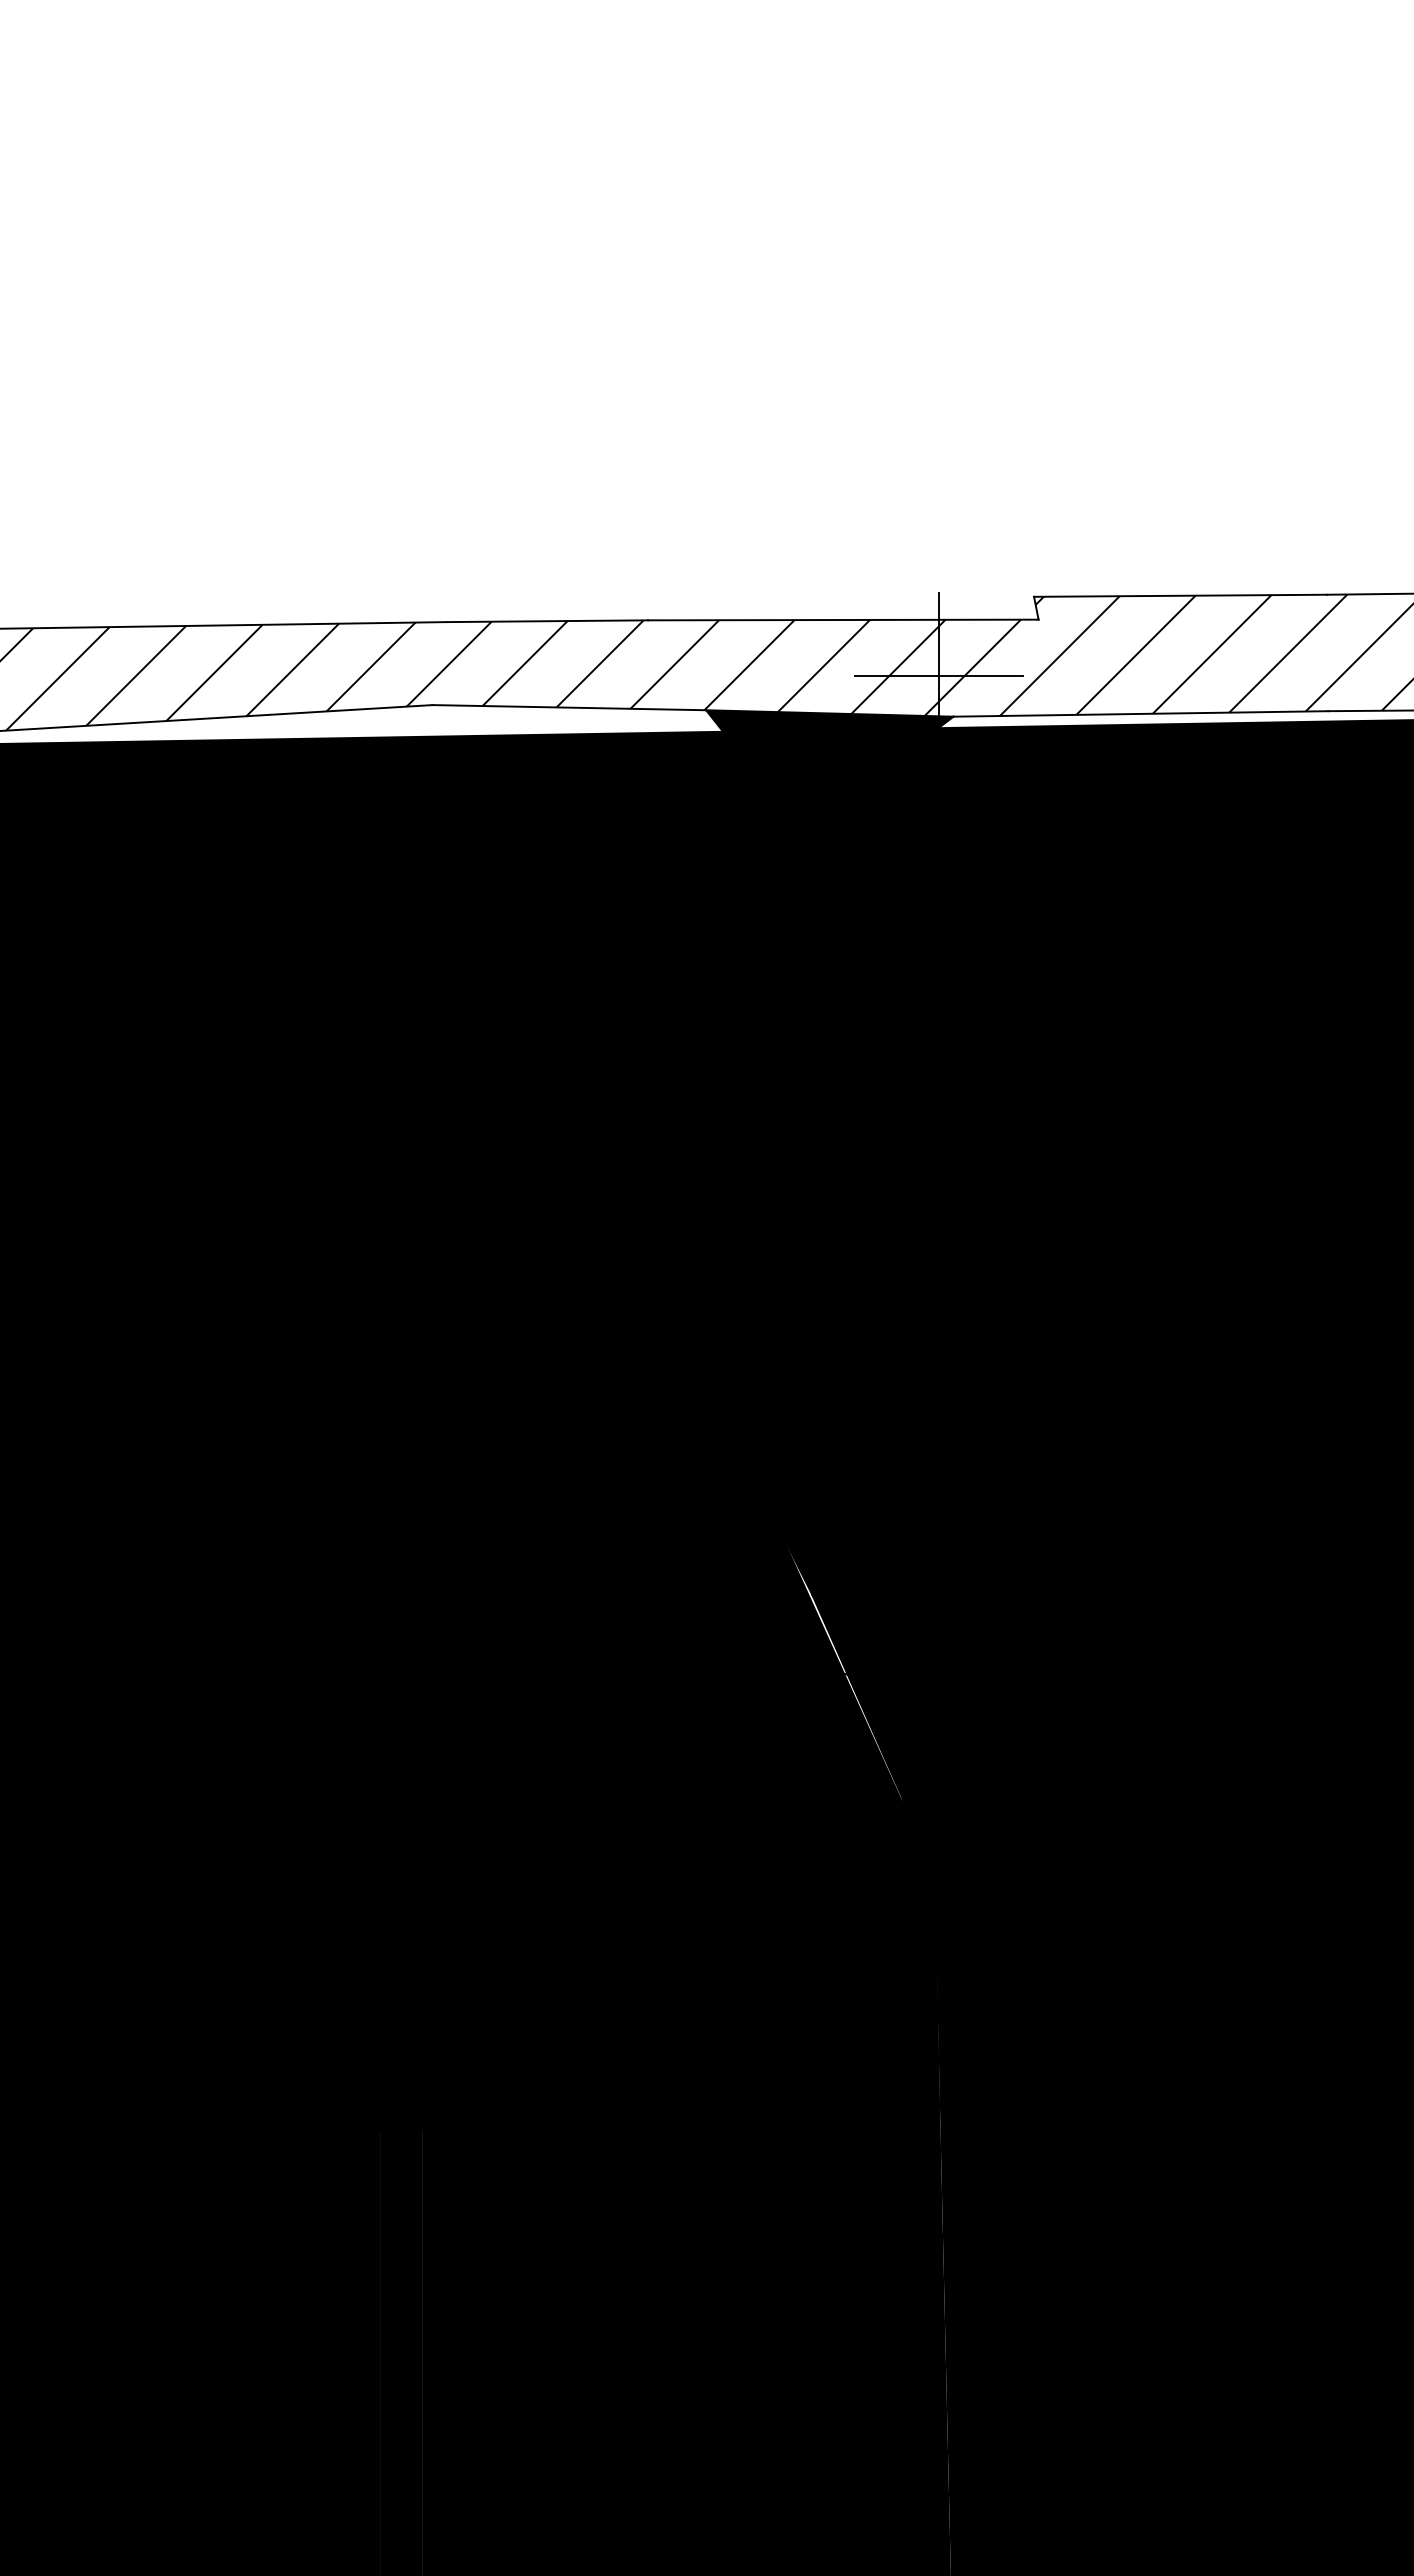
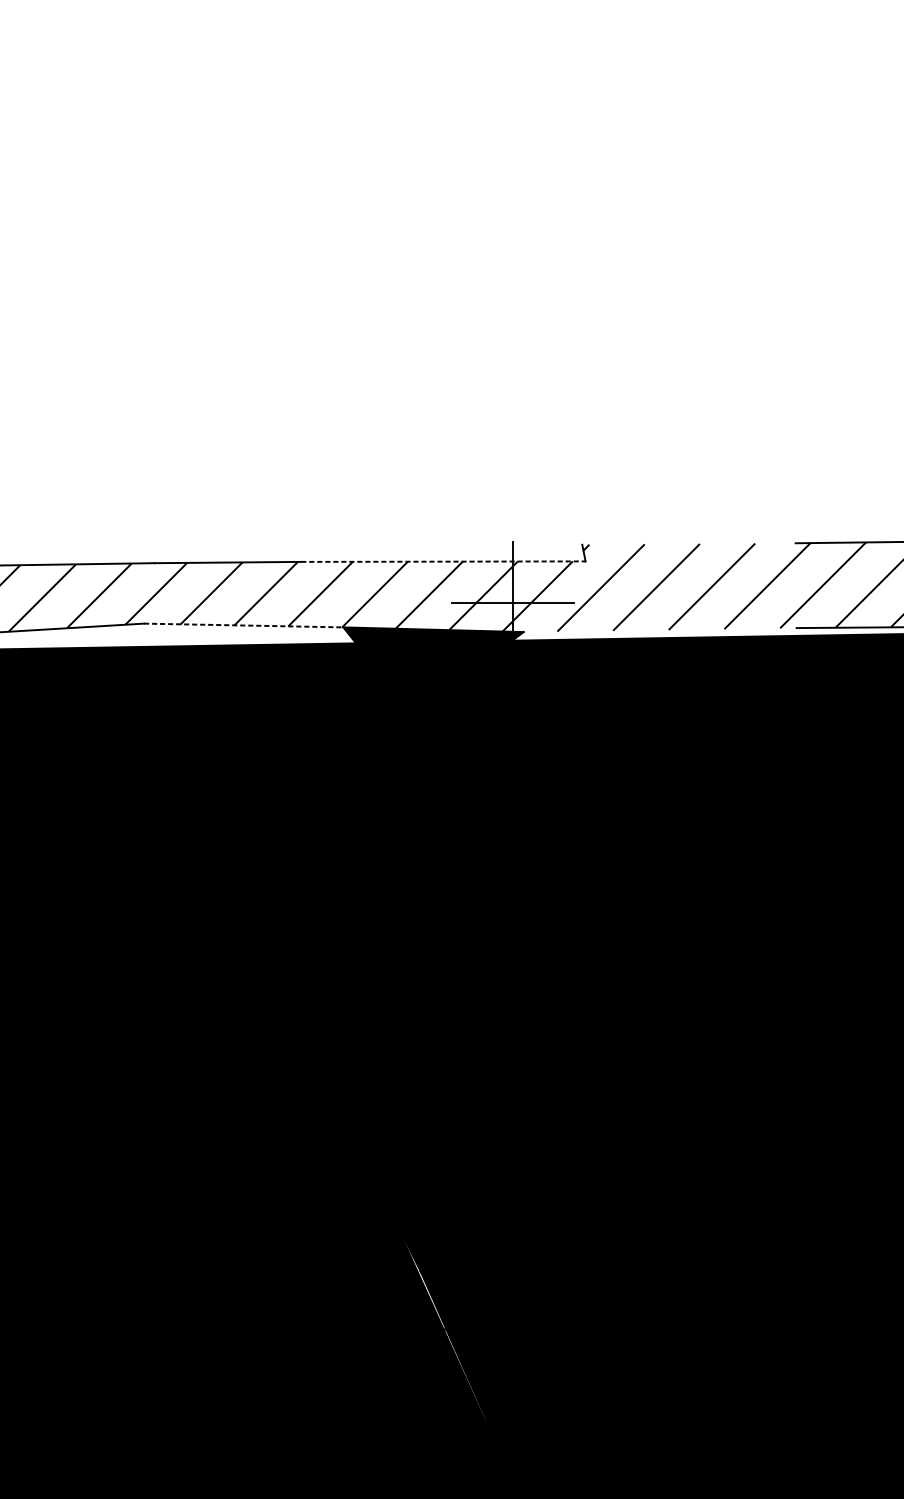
line: (1180, 595) -> (688, 543), removed
line: (843, 620) -> (443, 562), solid -> dashed
line: (569, 707) -> (243, 625), solid -> dashed
line: (1140, 713) -> (659, 629), removed

